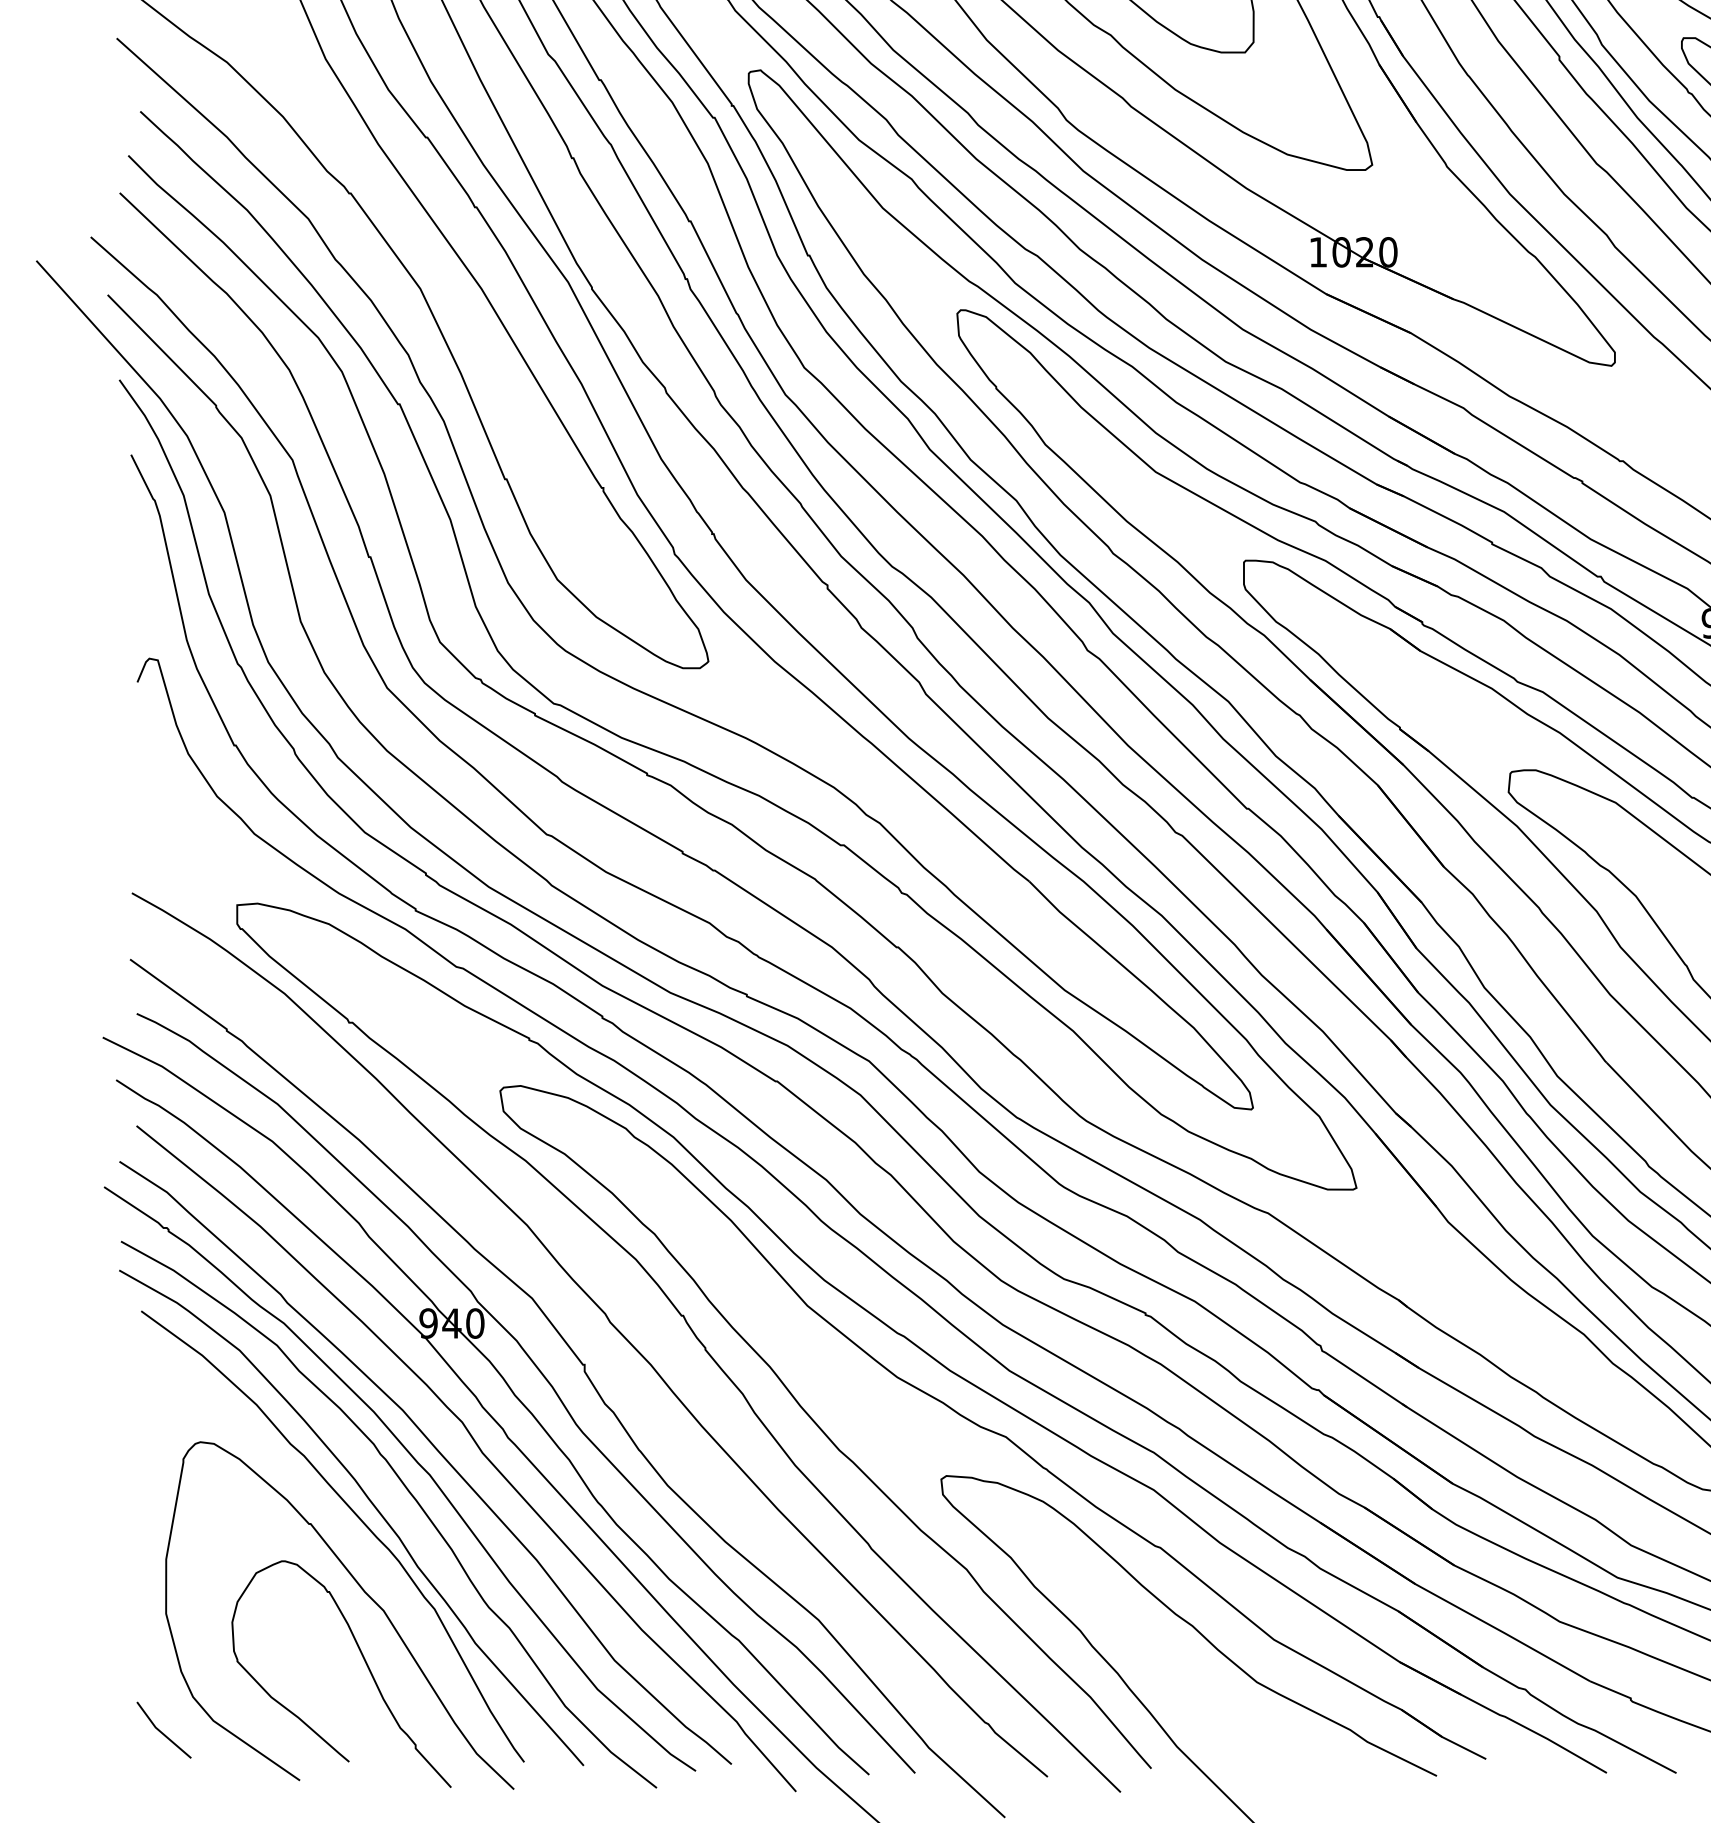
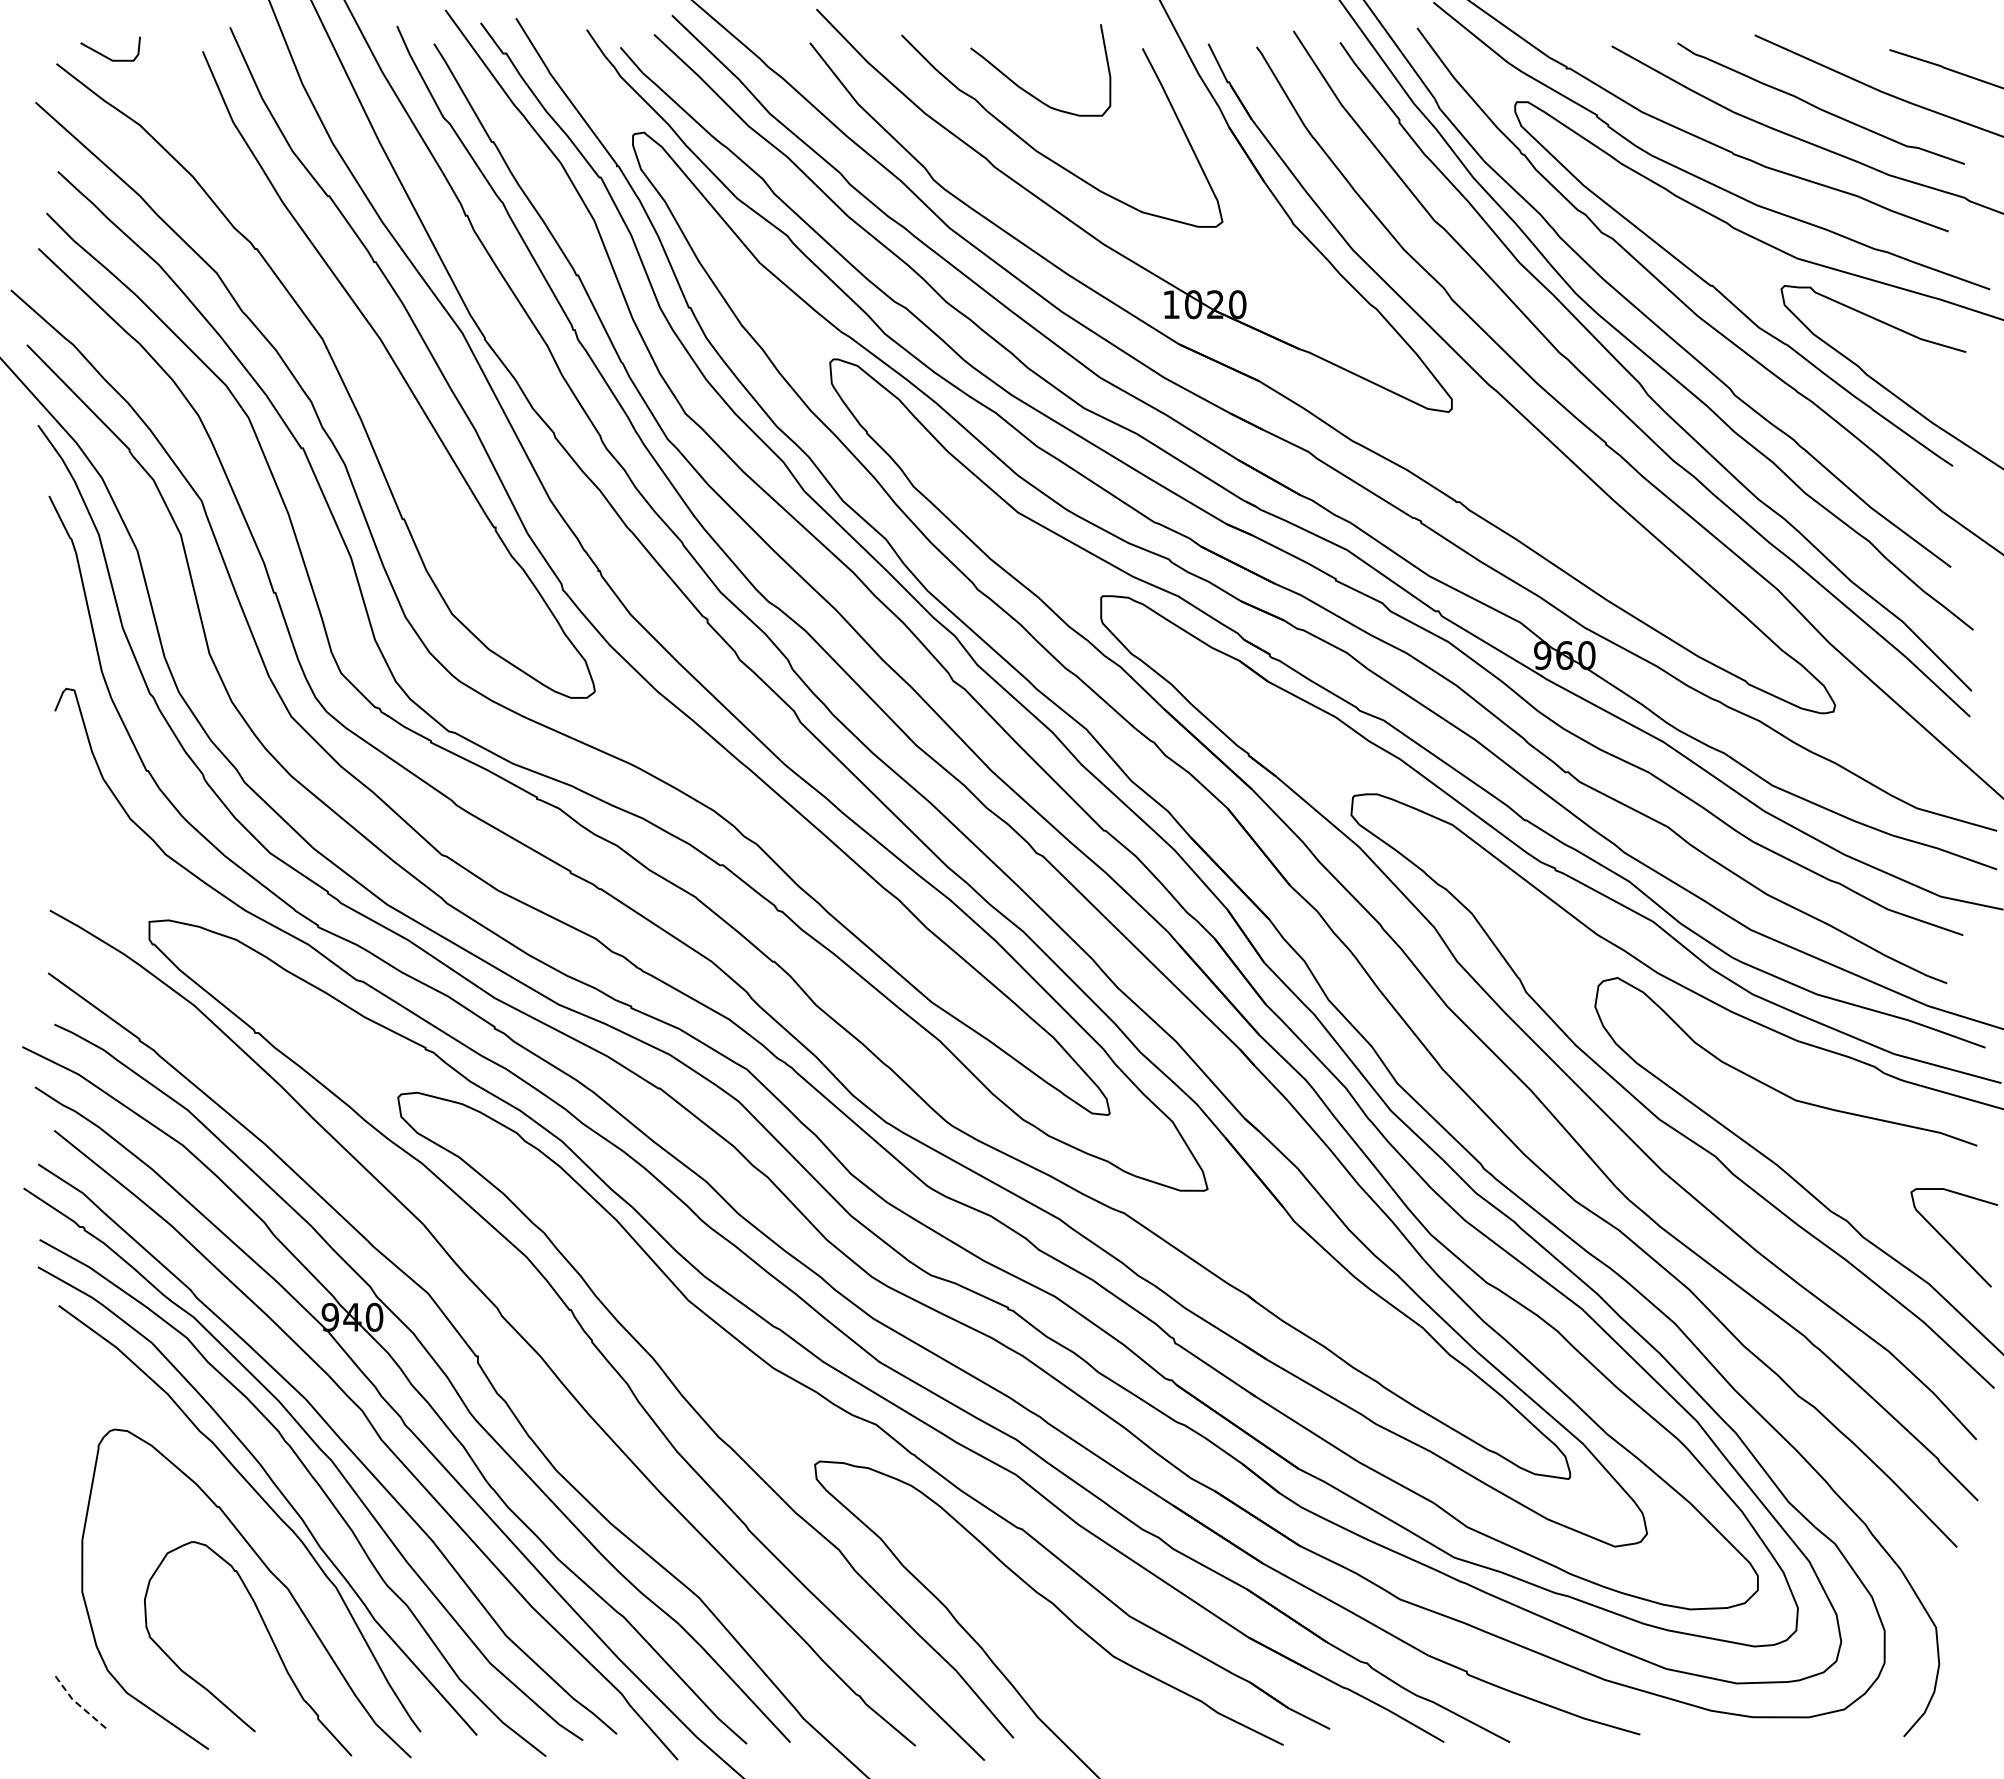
line: (161, 1731) -> (77, 1703), solid -> dashed

